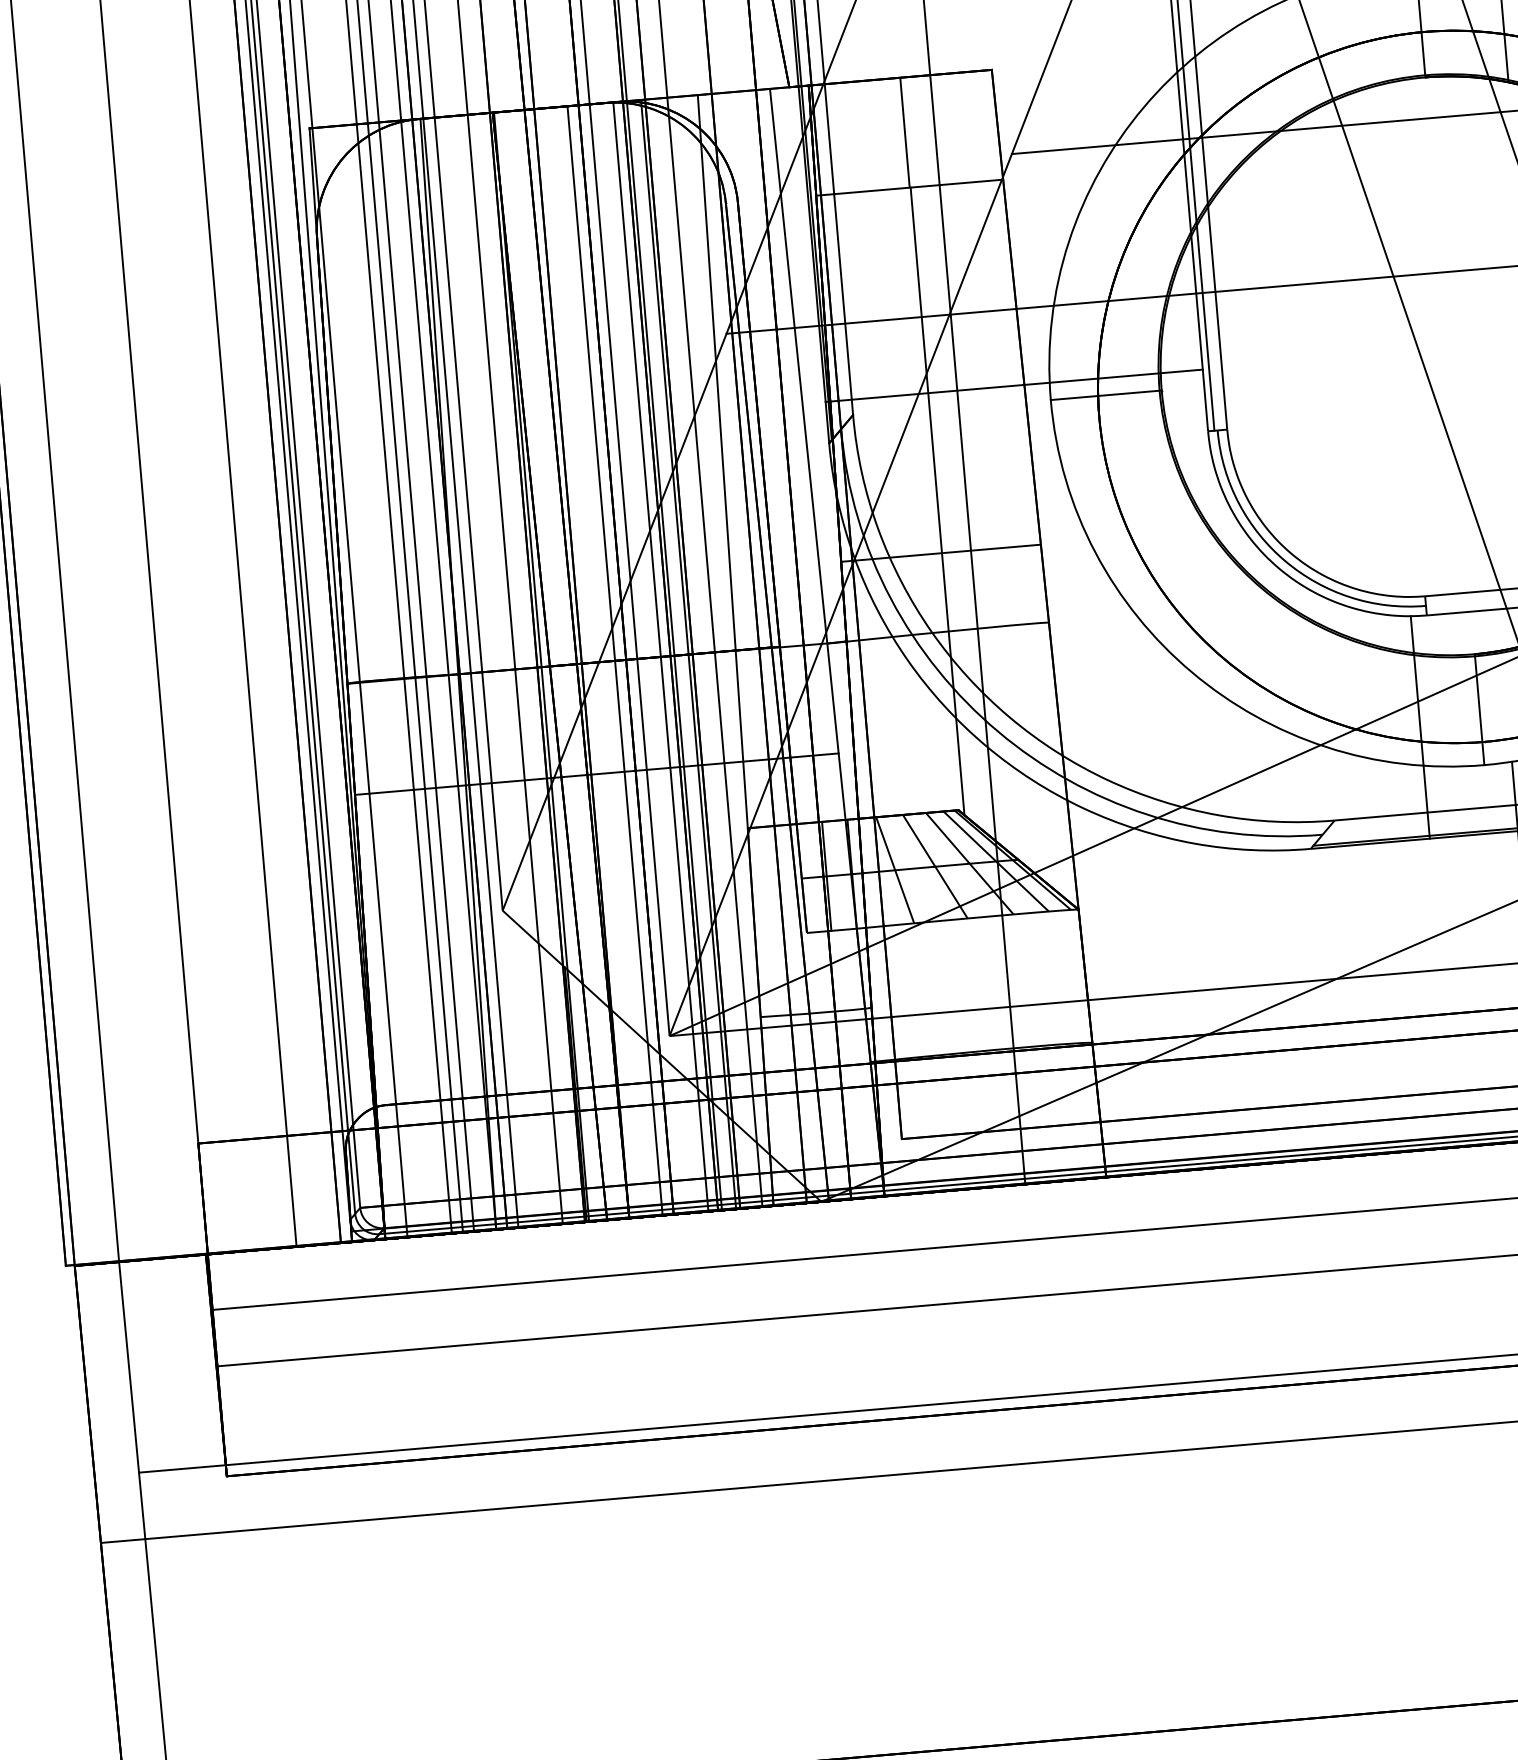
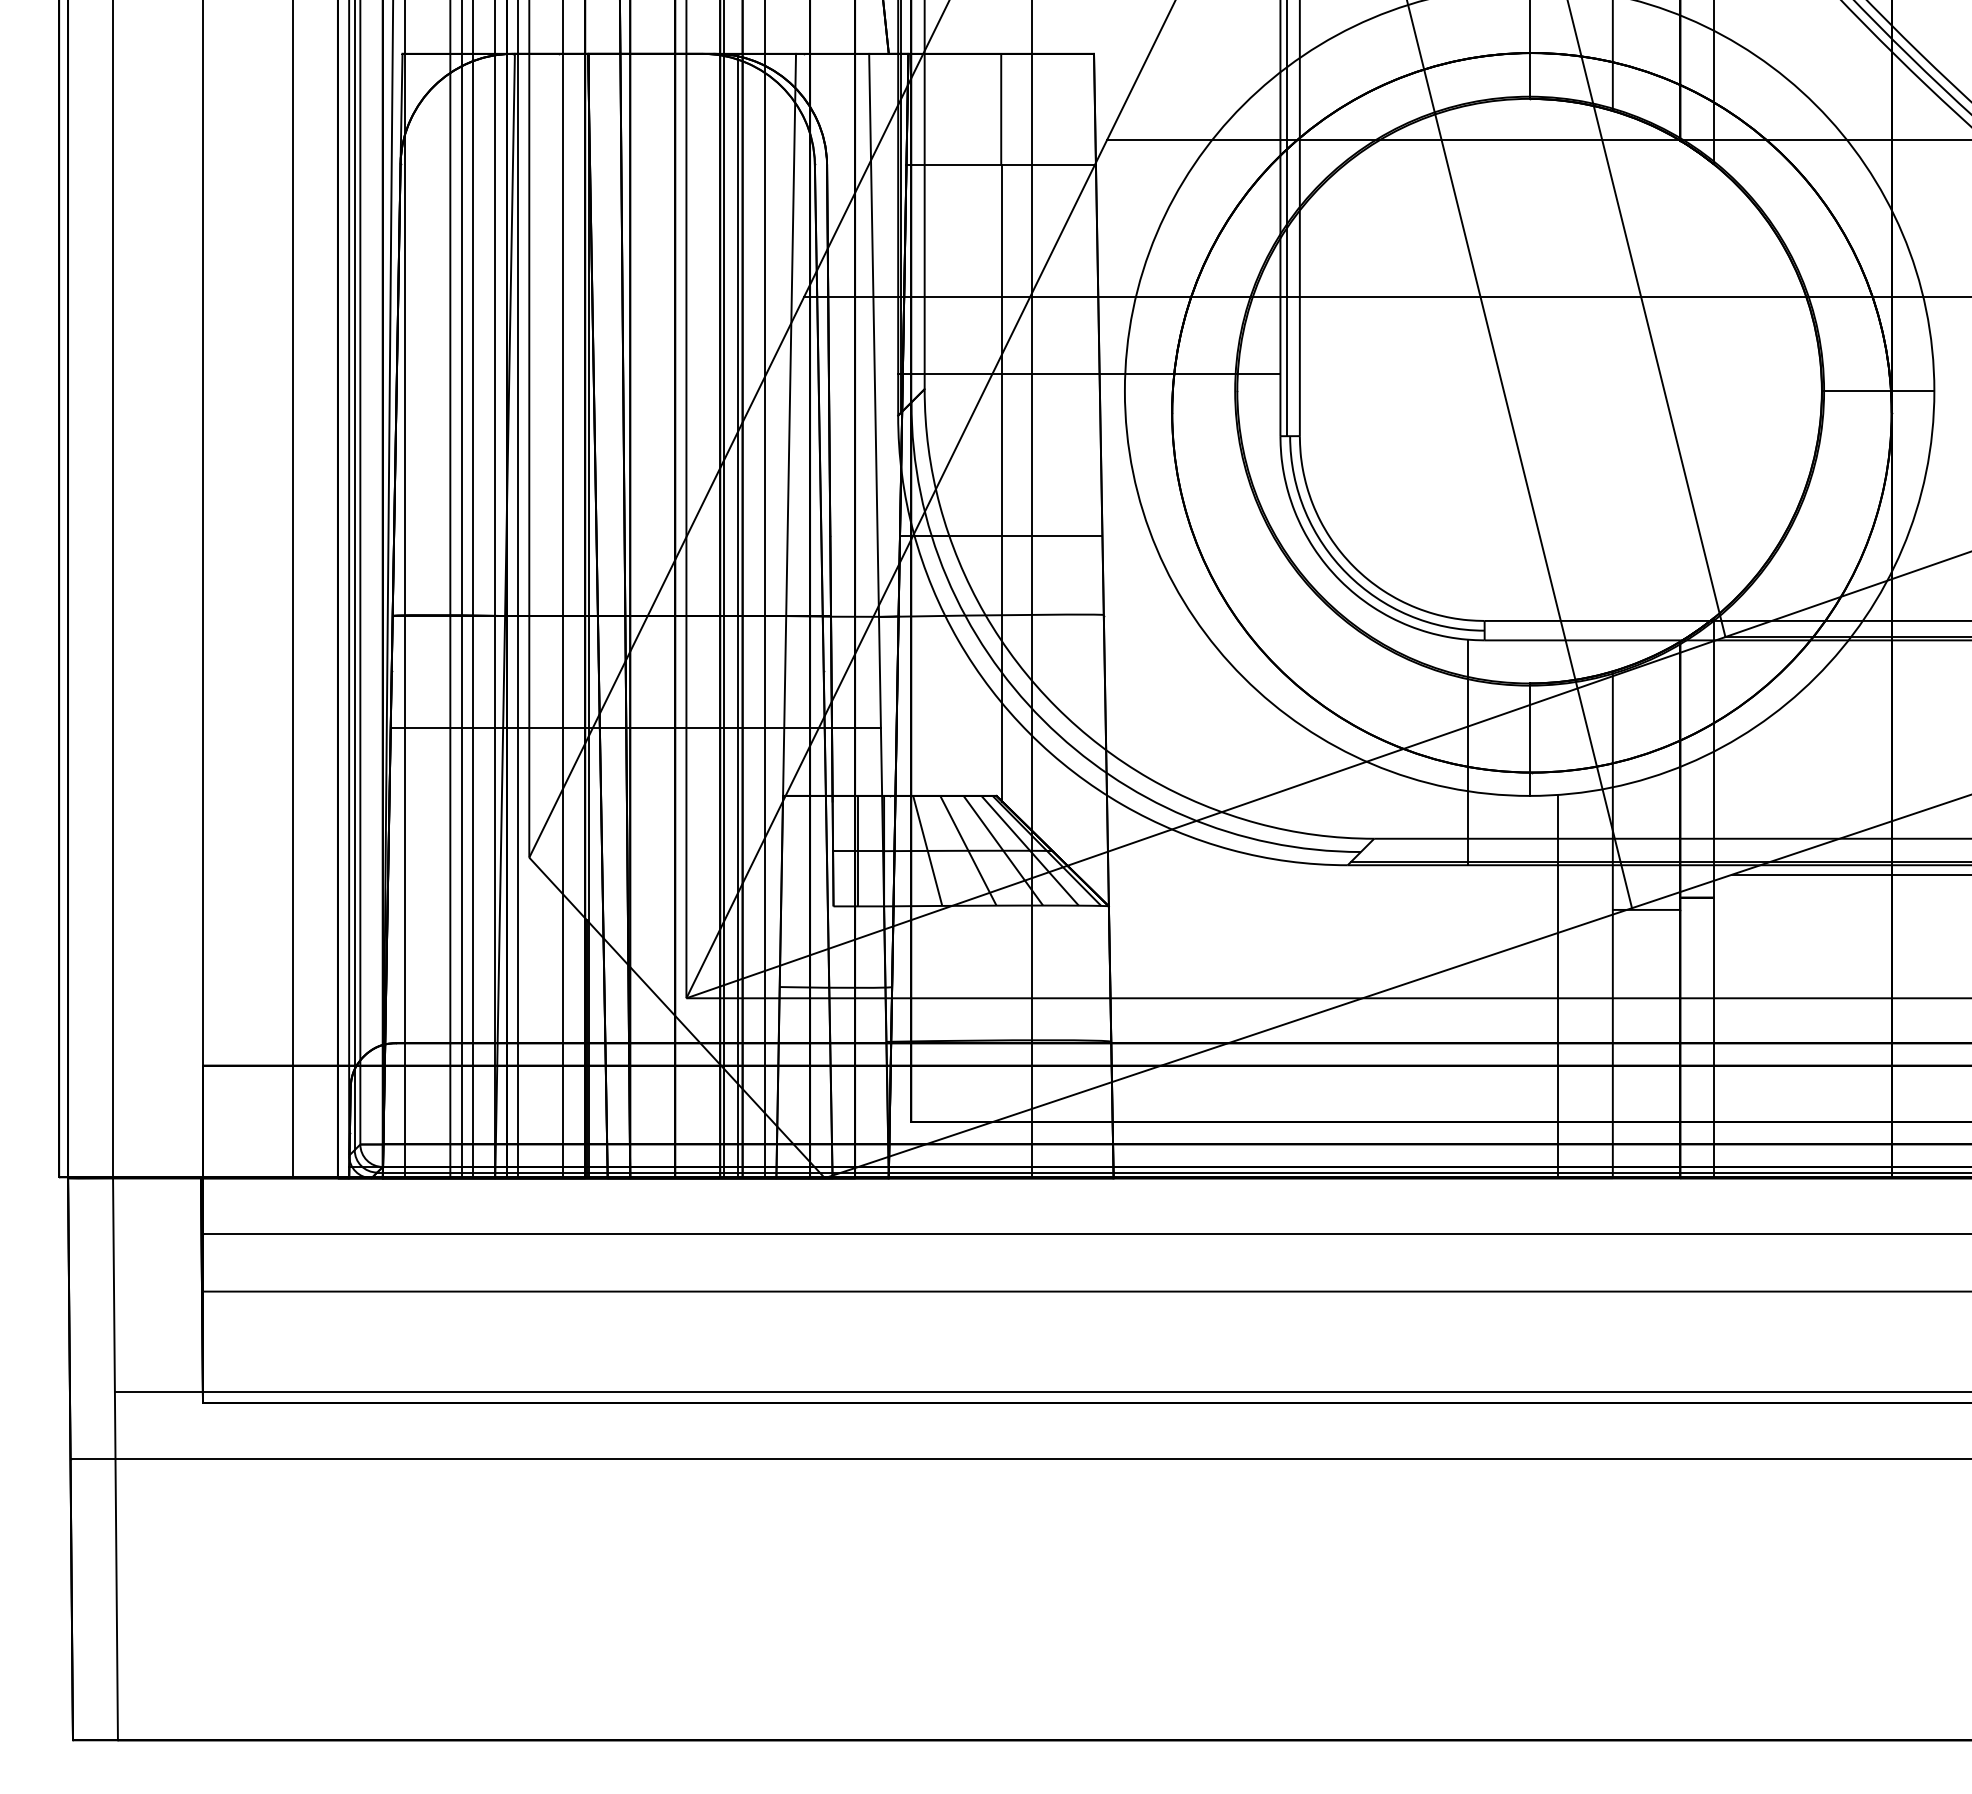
line: (1105, 395) -> (1180, 391), removed
line: (661, 657) -> (710, 616), removed
line: (614, 660) -> (663, 615), removed

